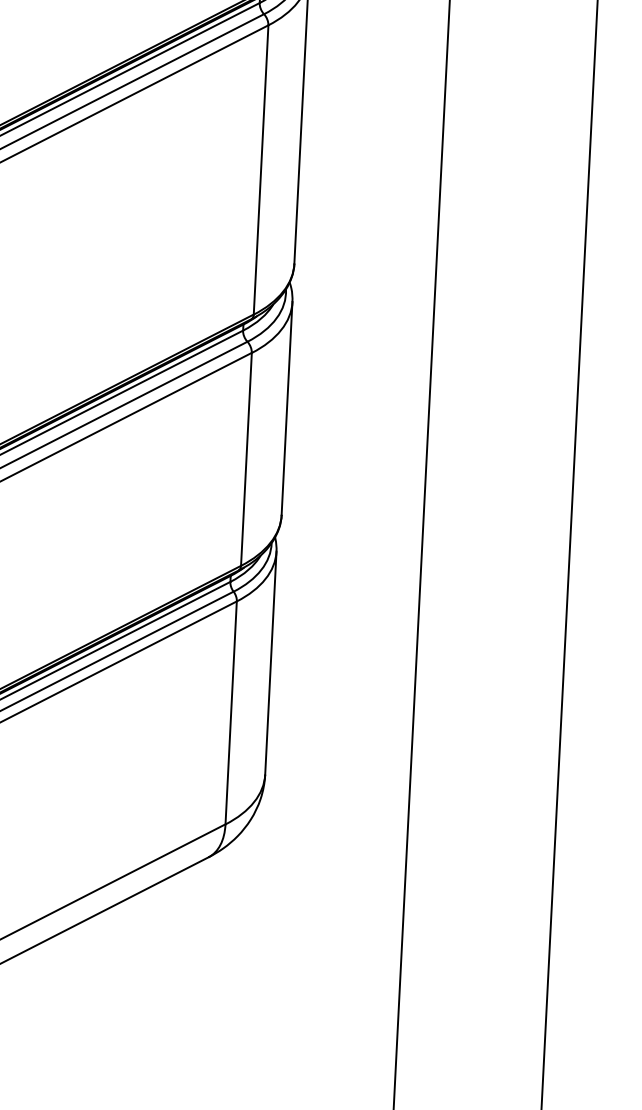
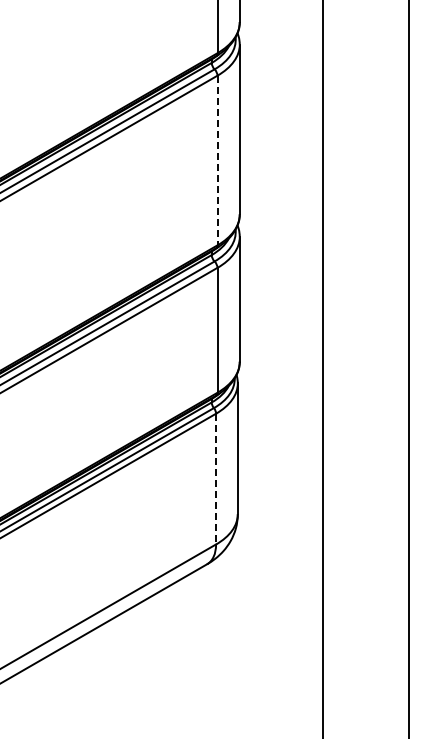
line: (261, 169) -> (217, 160), solid -> dashed
line: (231, 713) -> (216, 479), solid -> dashed

